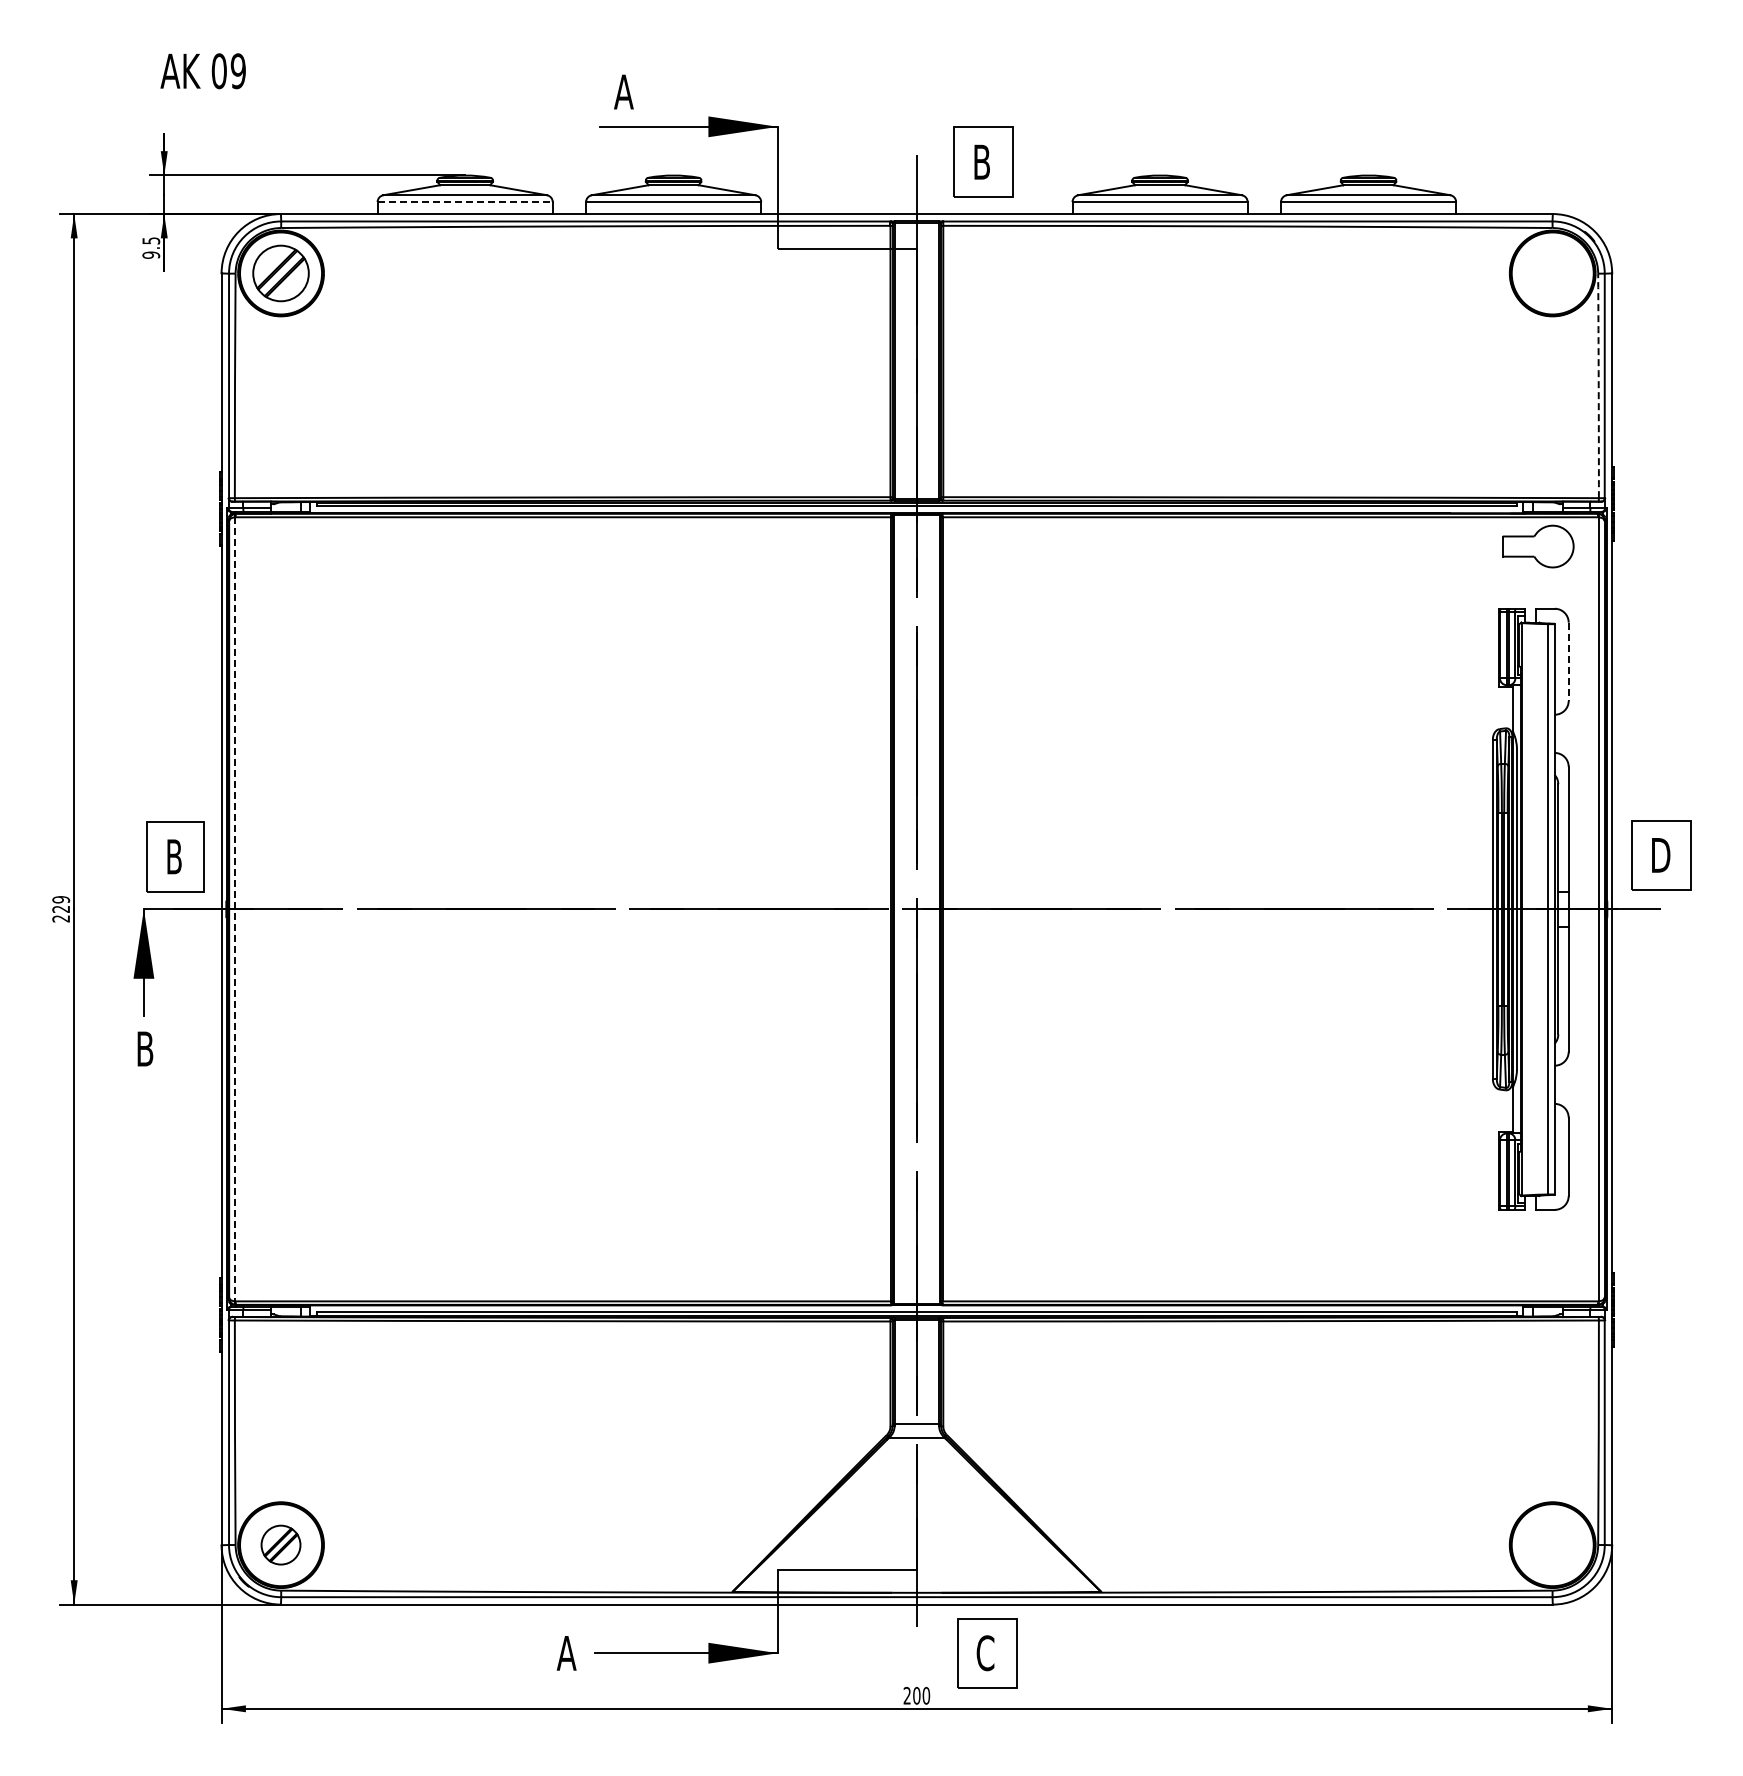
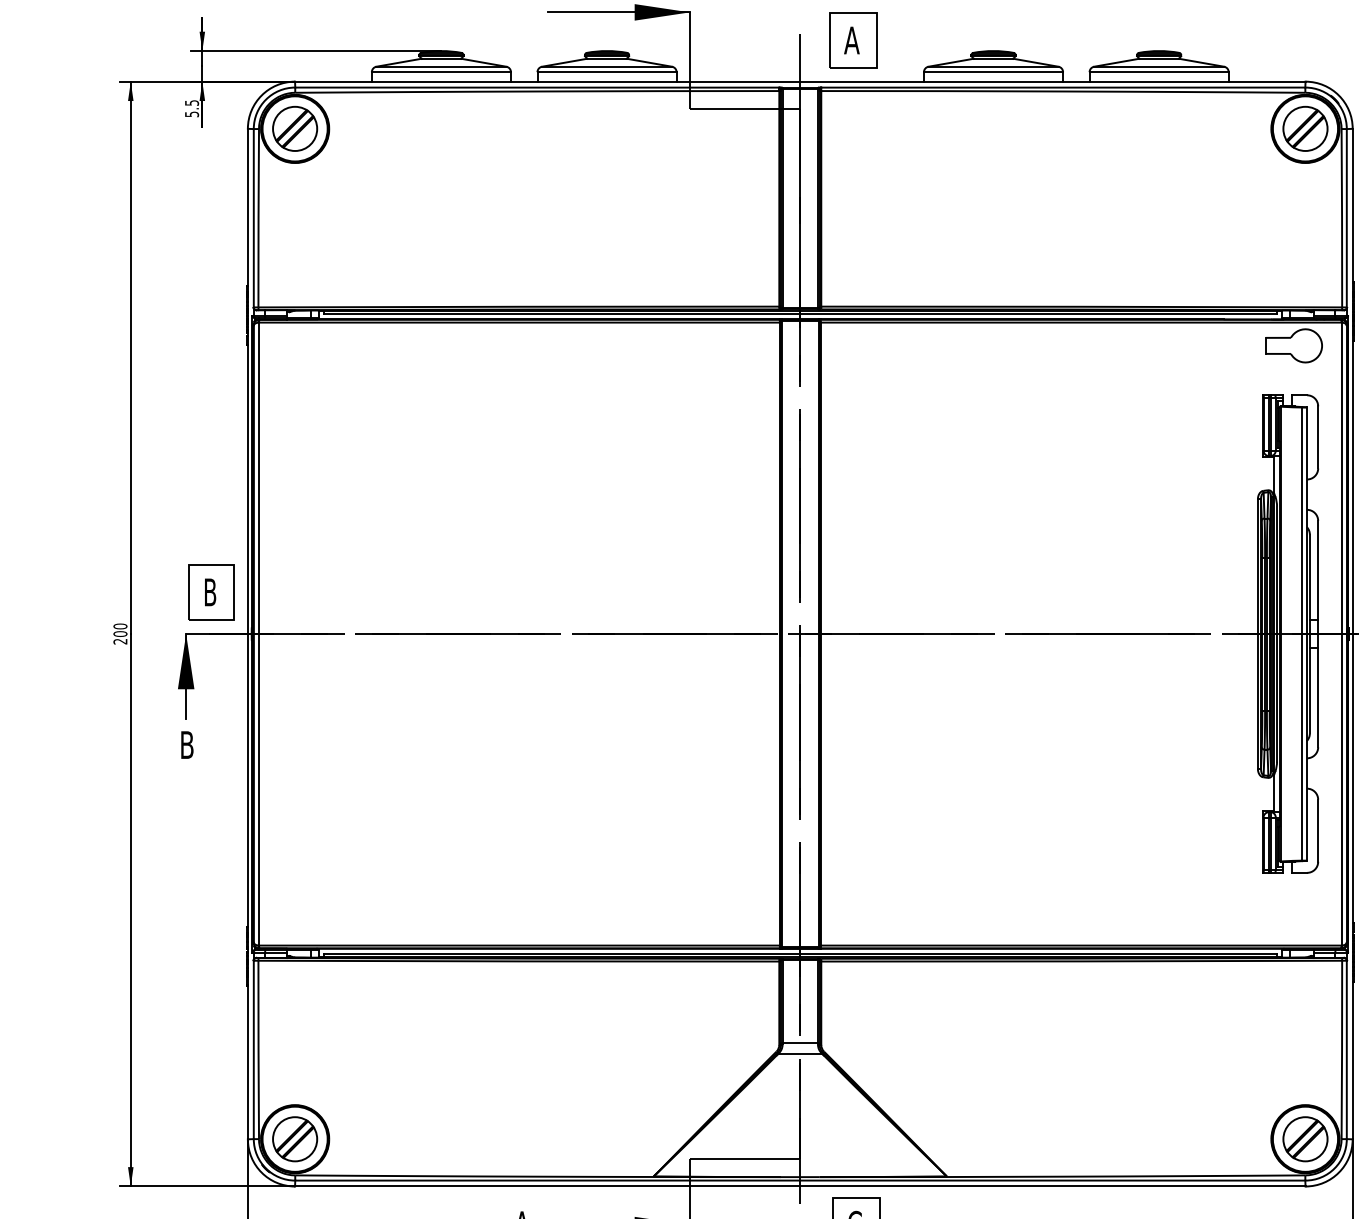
text: (981, 161) -> (851, 39), B -> A
line: (465, 202) -> (441, 72), dashed -> solid
text: (150, 254) -> (191, 113), 9.5 -> 5.5
part: (1552, 273) -> (1305, 128), added
arc: (1598, 385) -> (1341, 217), dashed -> solid
line: (1568, 662) -> (1318, 437), dashed -> solid
text: (61, 904) -> (120, 630), 229 -> 200
line: (235, 909) -> (258, 634), dashed -> solid
part: (280, 1544) -> (294, 1138), size x1.43
part: (1552, 1544) -> (1305, 1138), added

